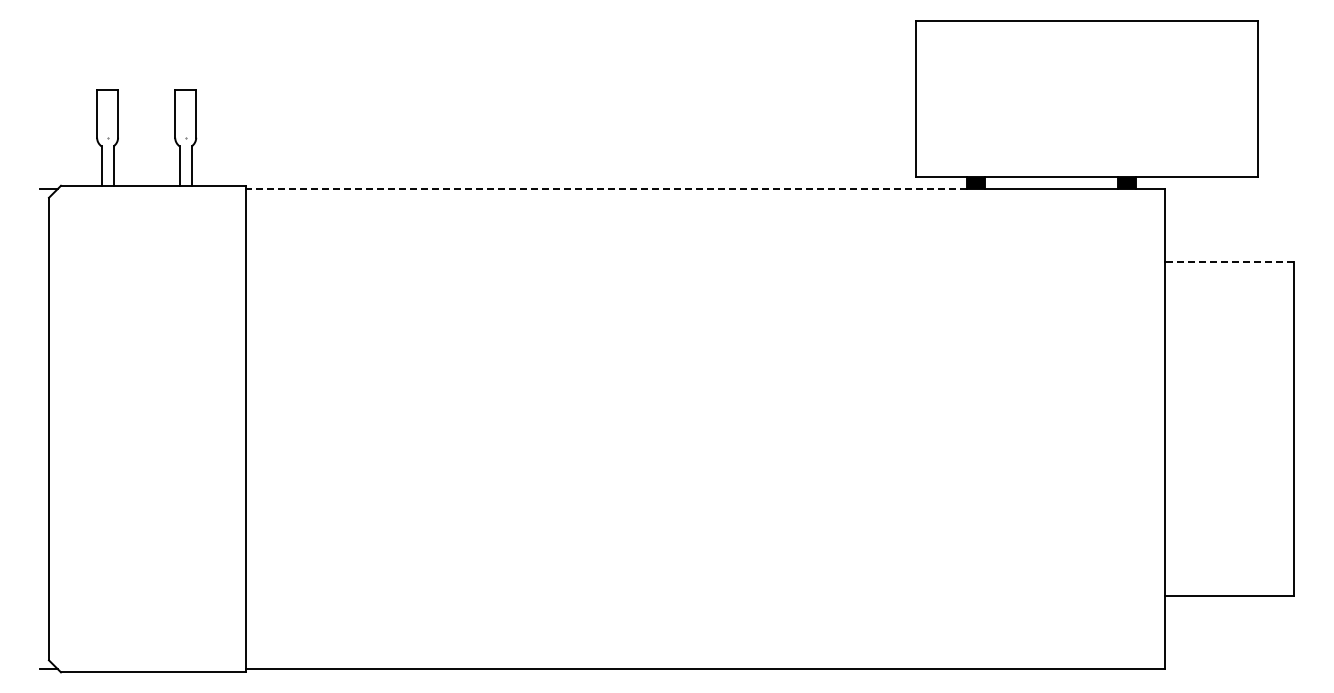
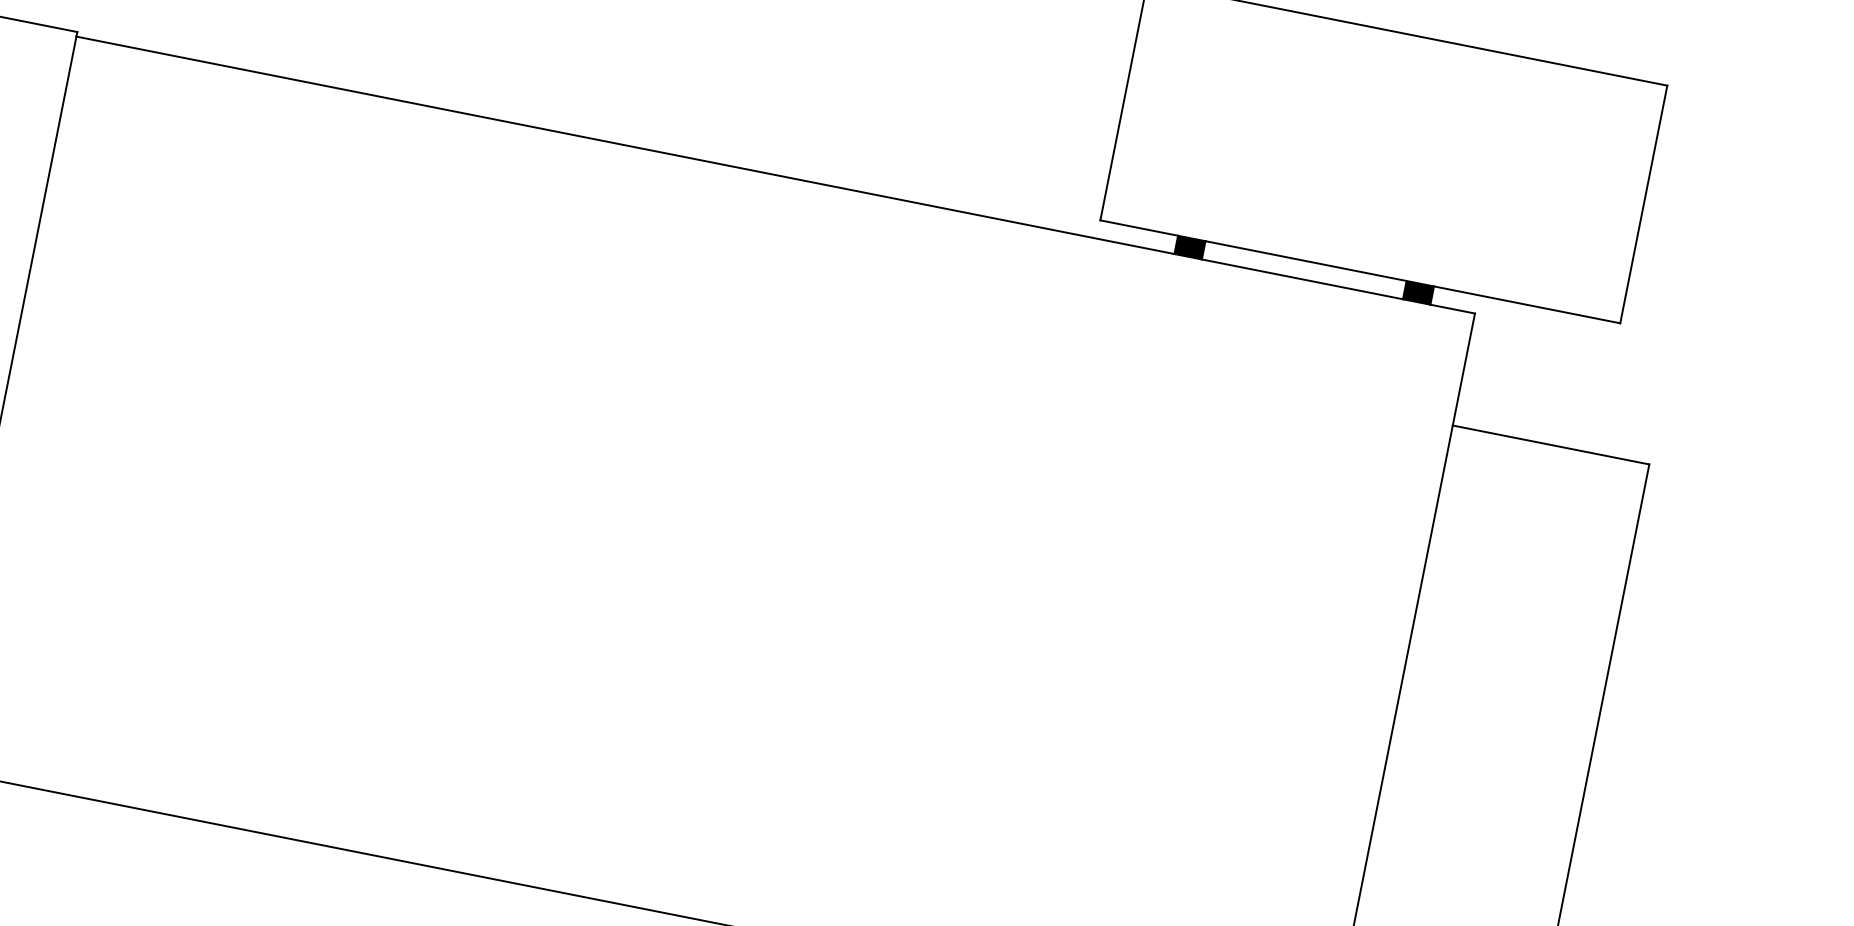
line: (606, 188) -> (625, 144), dashed -> solid
line: (1229, 262) -> (1551, 445), dashed -> solid

